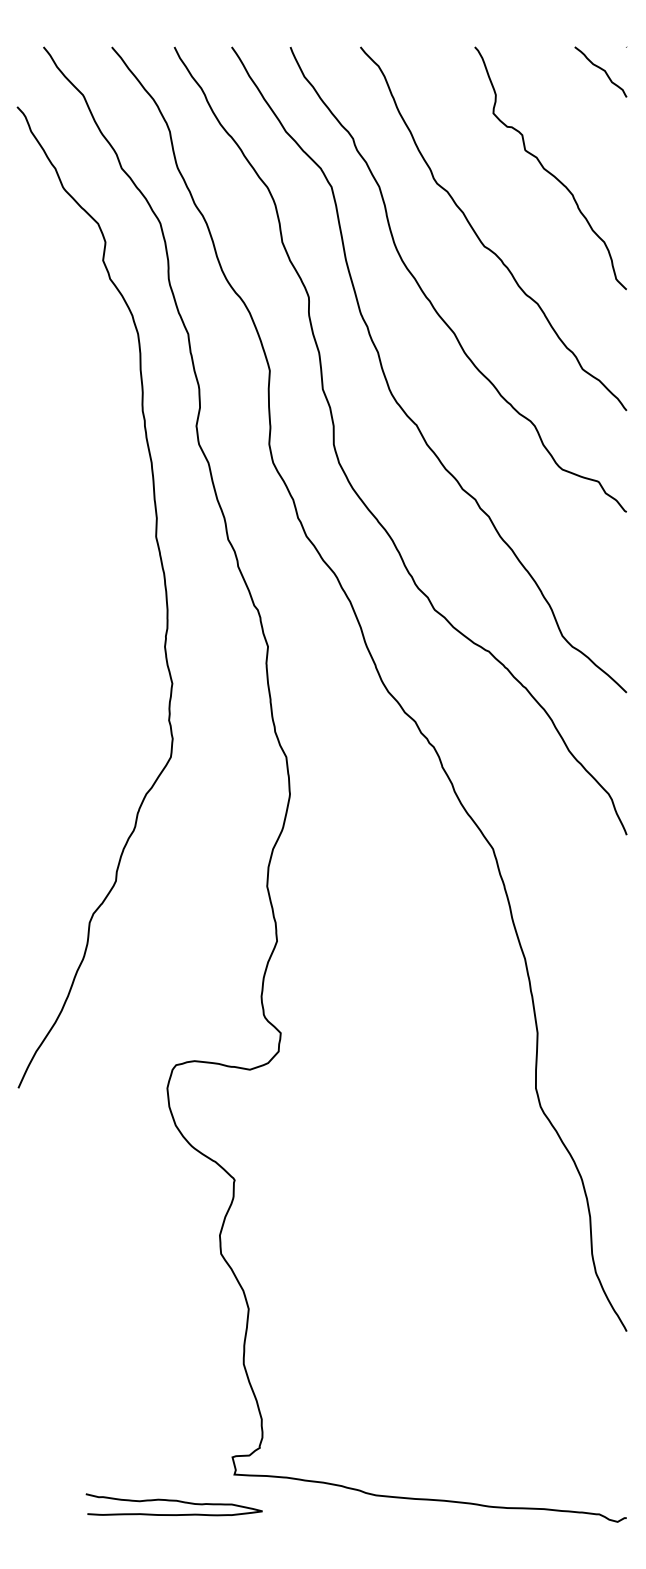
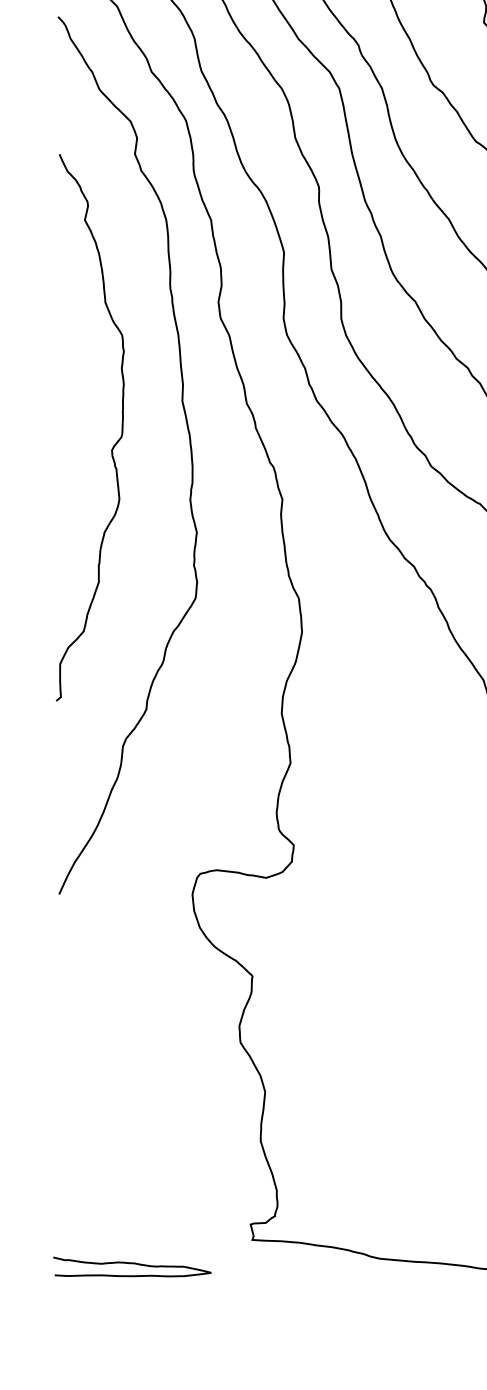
curve: (79, 585) -> (113, 444), added
curve: (173, 1501) -> (131, 1264), moved

